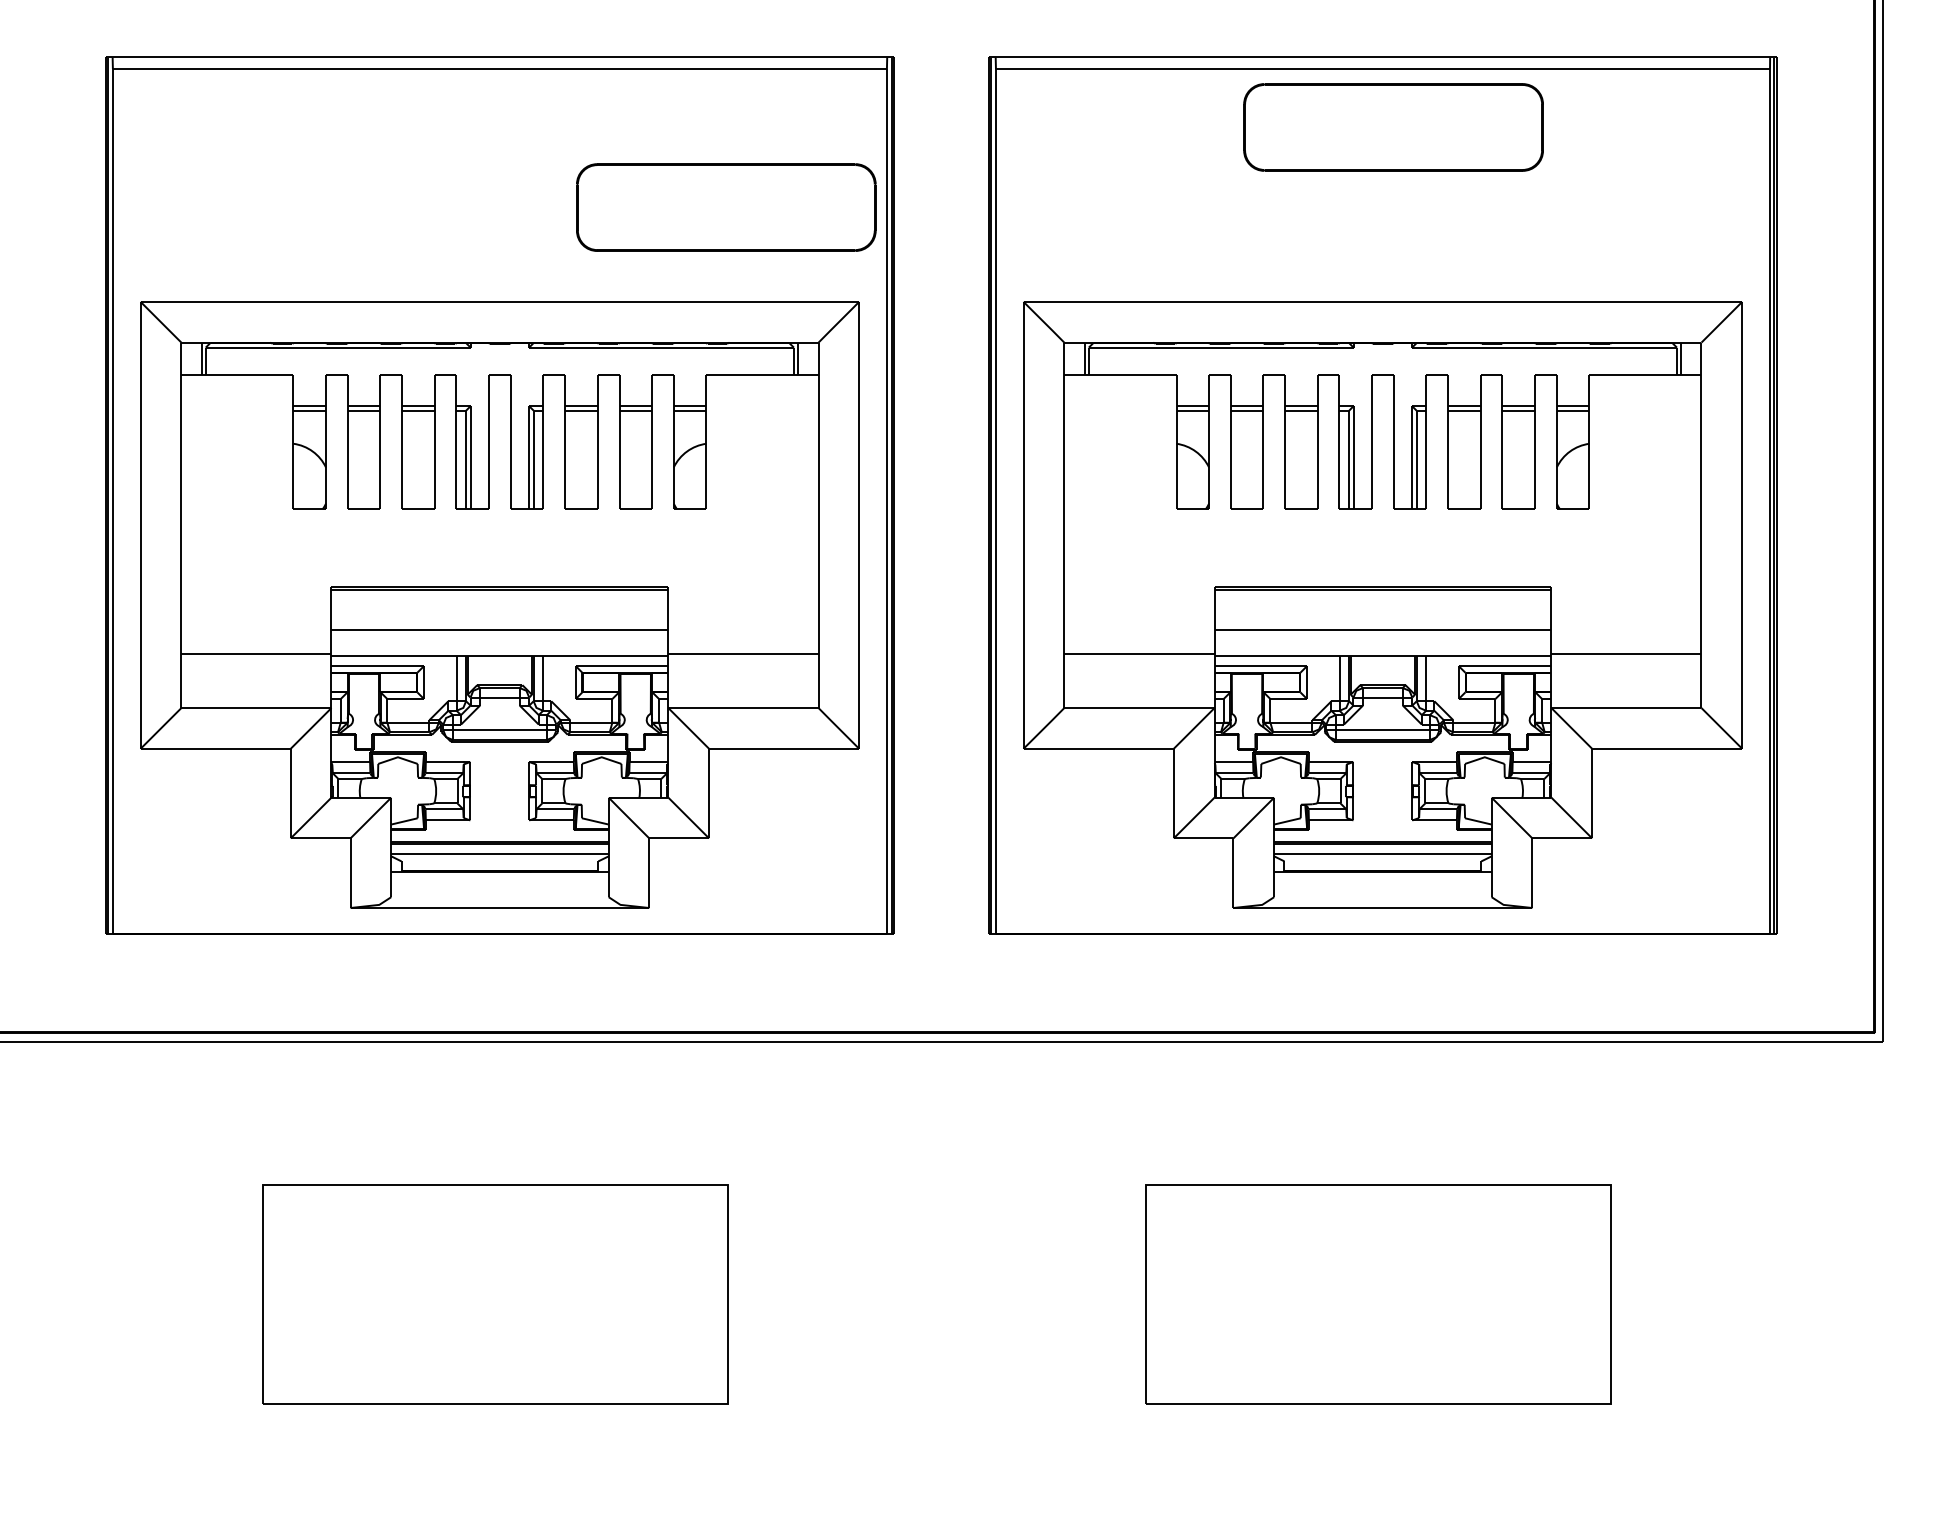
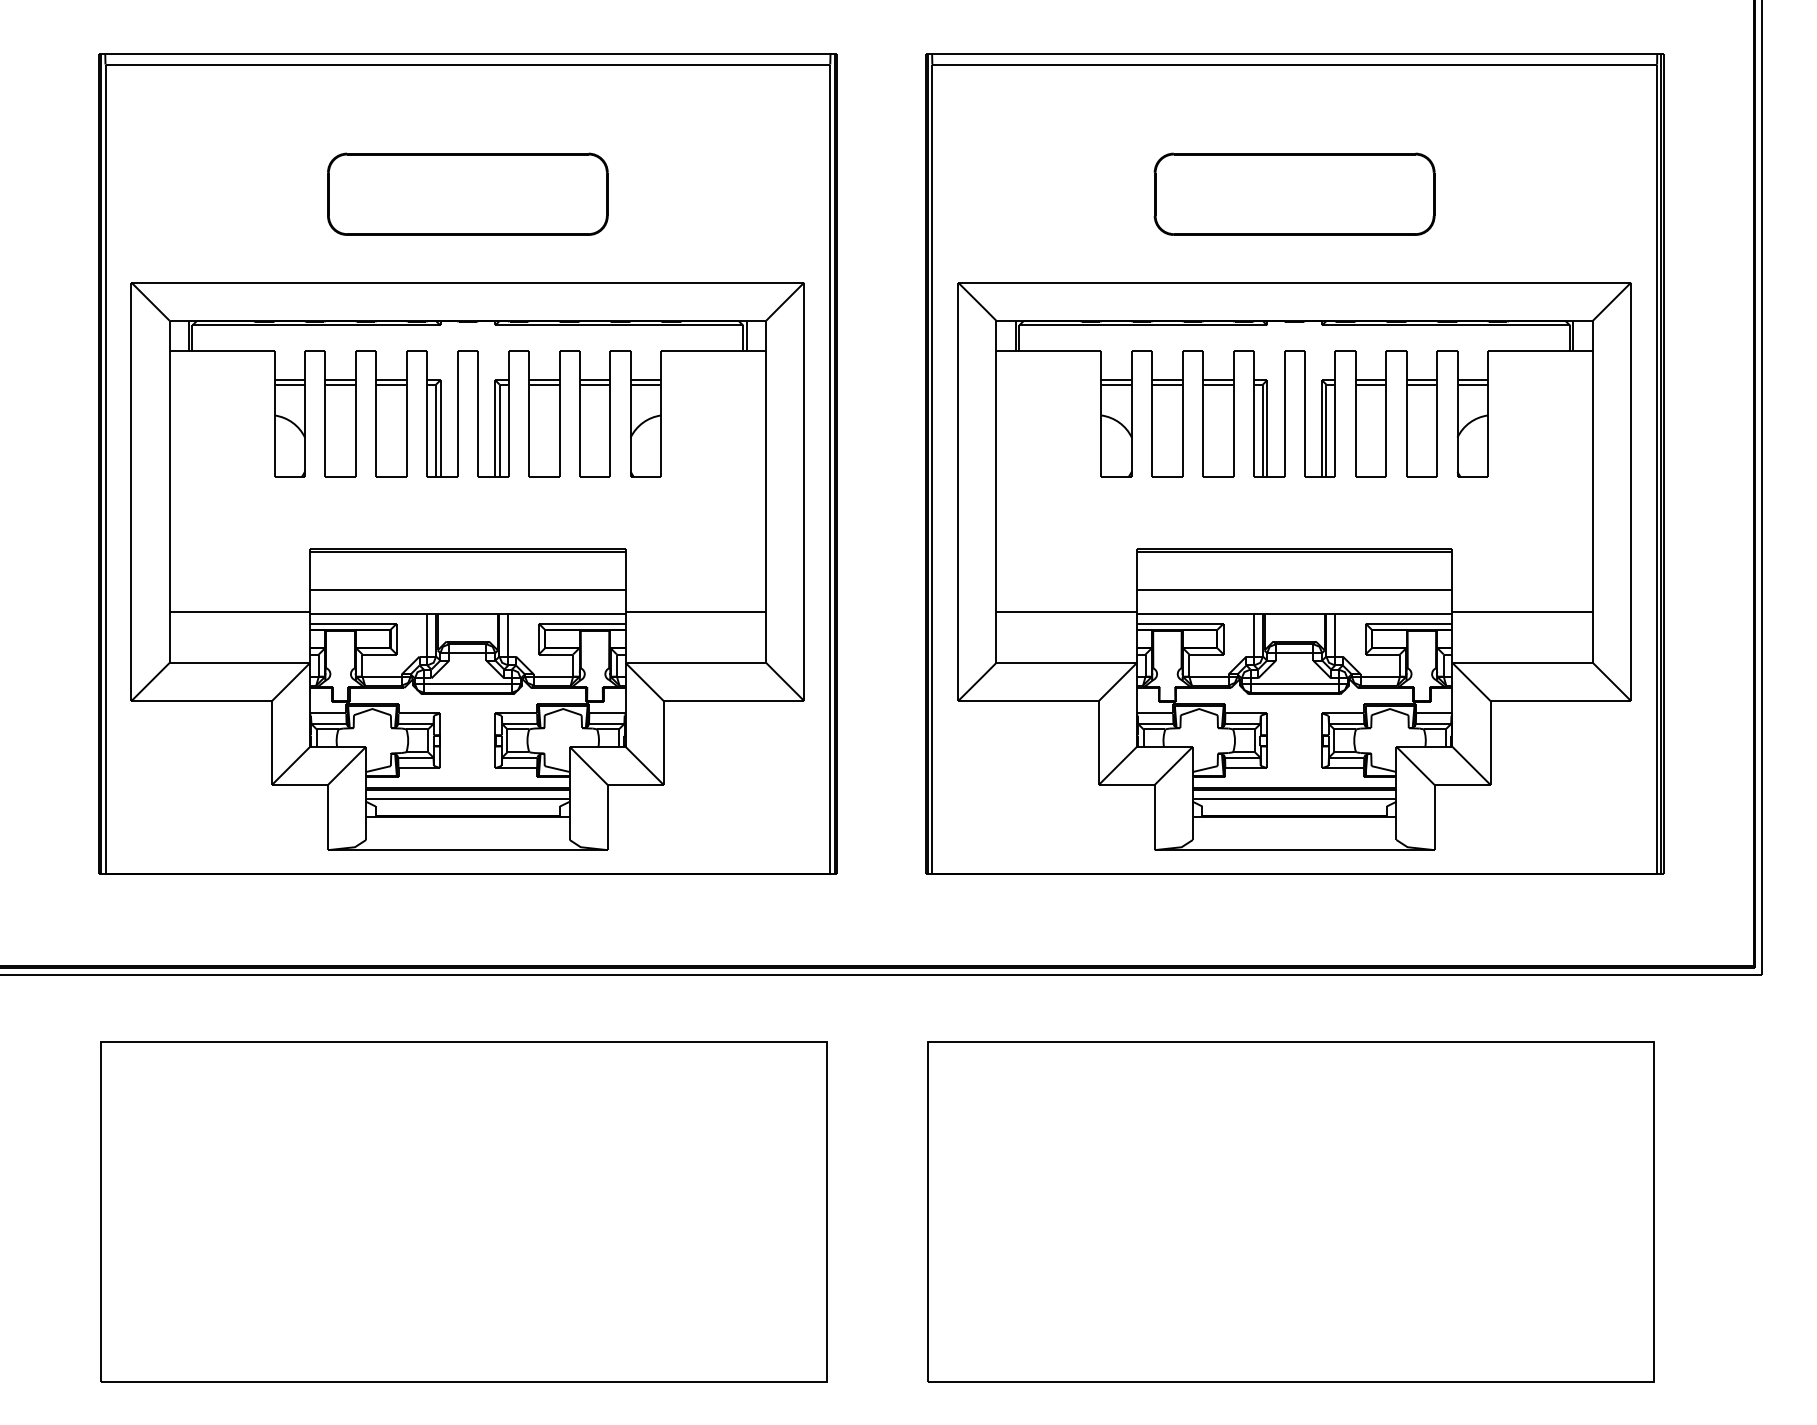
part: (1393, 126) -> (1294, 193), moved
part: (725, 206) -> (467, 193), moved
part: (495, 1293) -> (463, 1211), size x1.67
part: (1378, 1293) -> (1290, 1211), size x1.67

